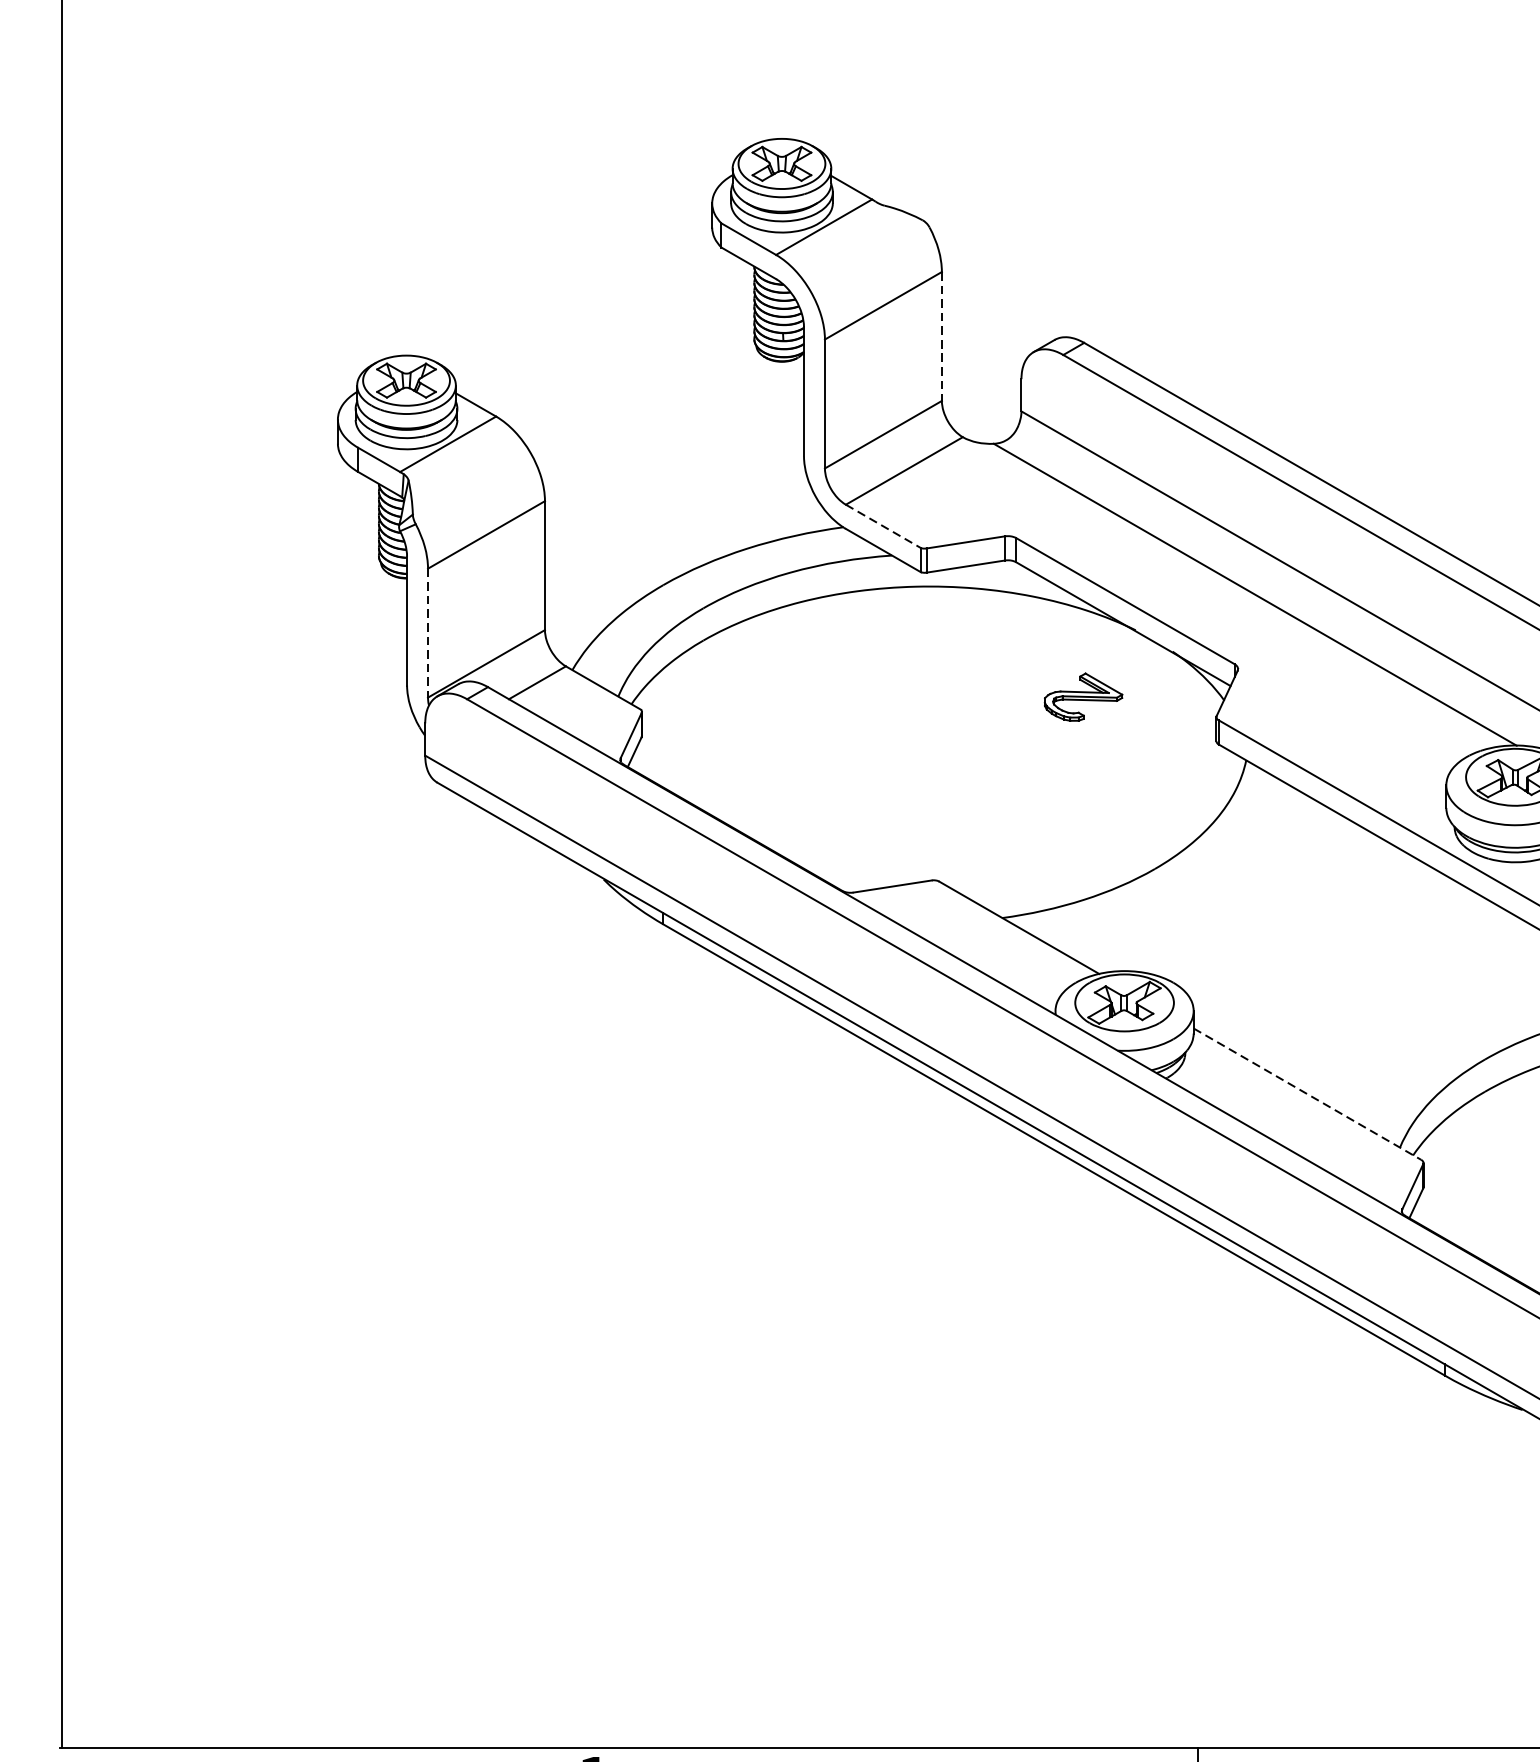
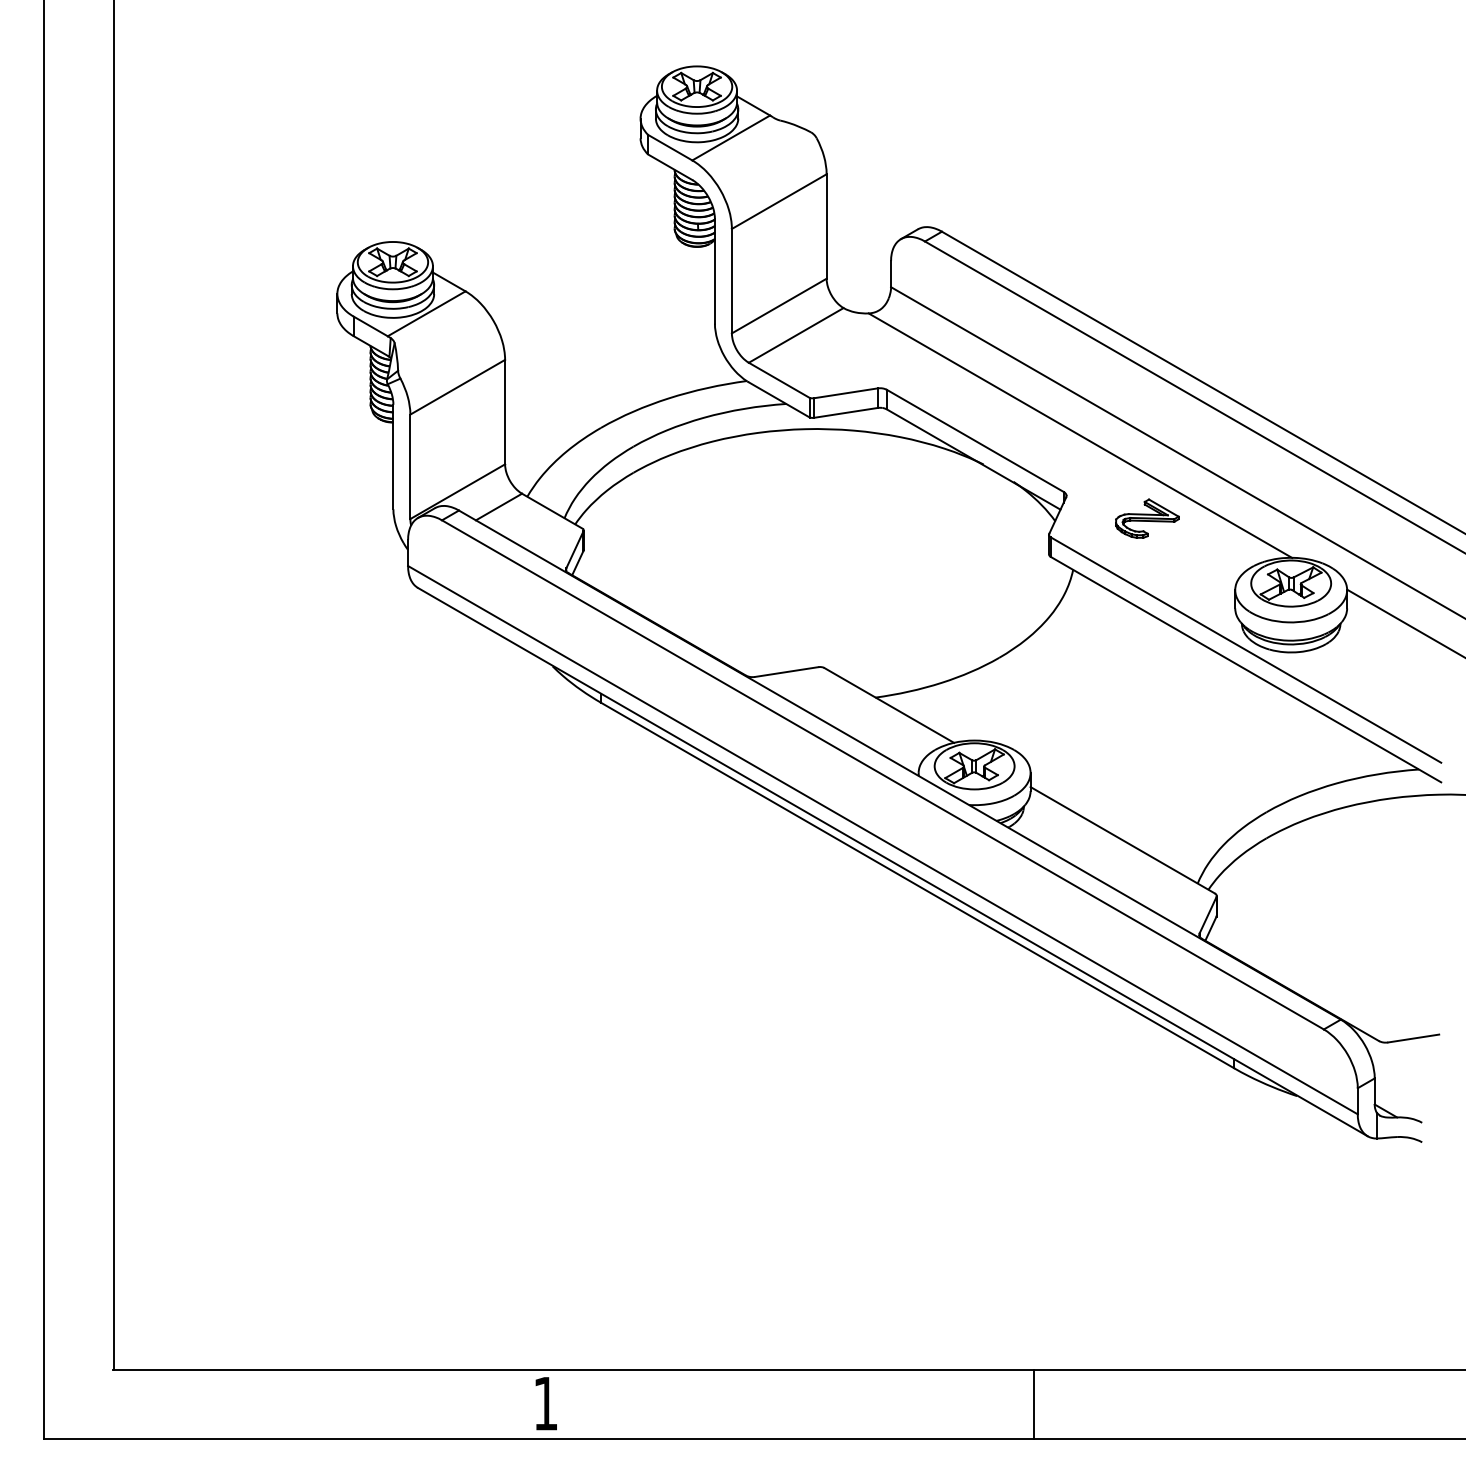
line: (941, 337) -> (826, 227), dashed -> solid
line: (883, 526) -> (779, 380), dashed -> solid
line: (428, 634) -> (410, 467), dashed -> solid
part: (1083, 696) -> (1147, 518), moved
line: (1308, 1094) -> (1123, 840), dashed -> solid

